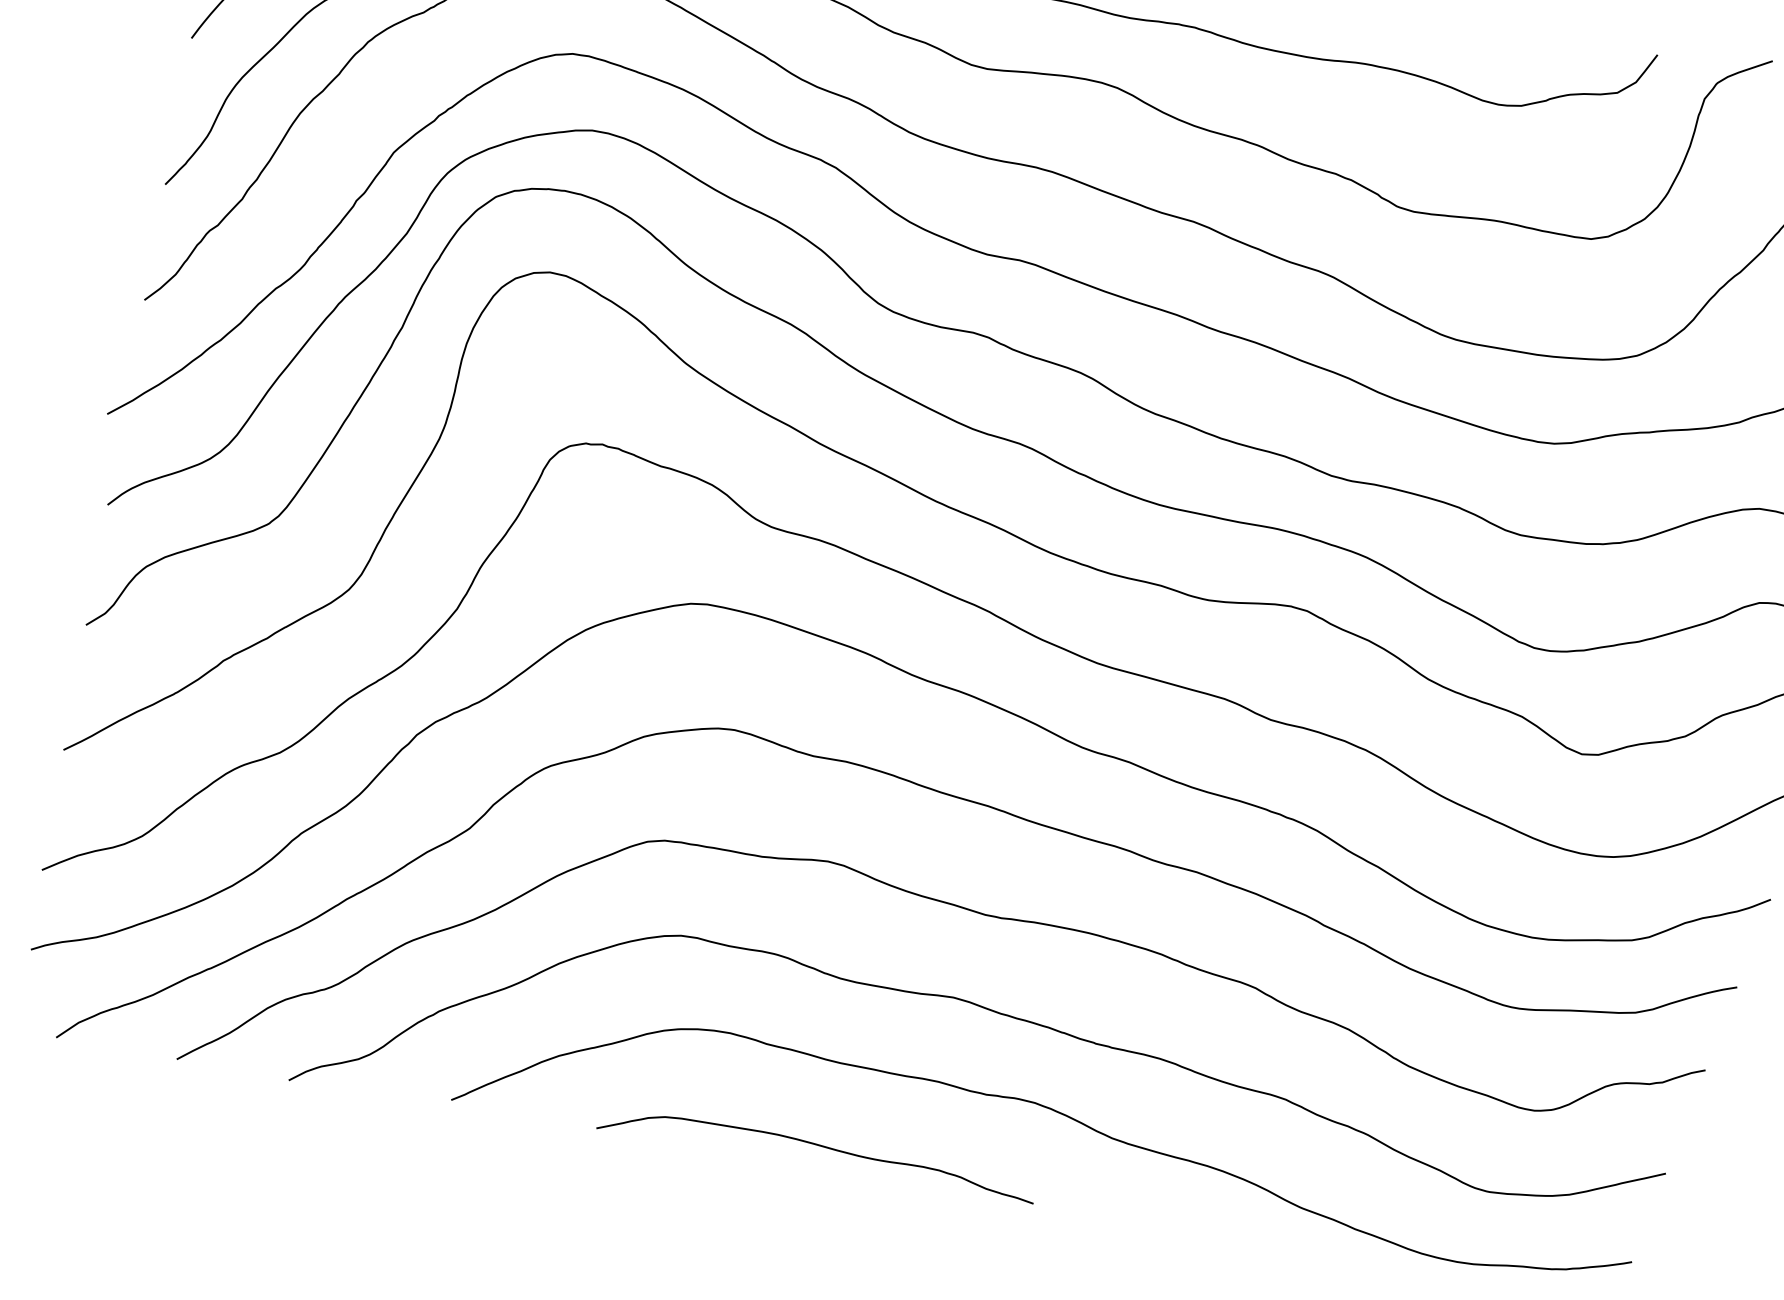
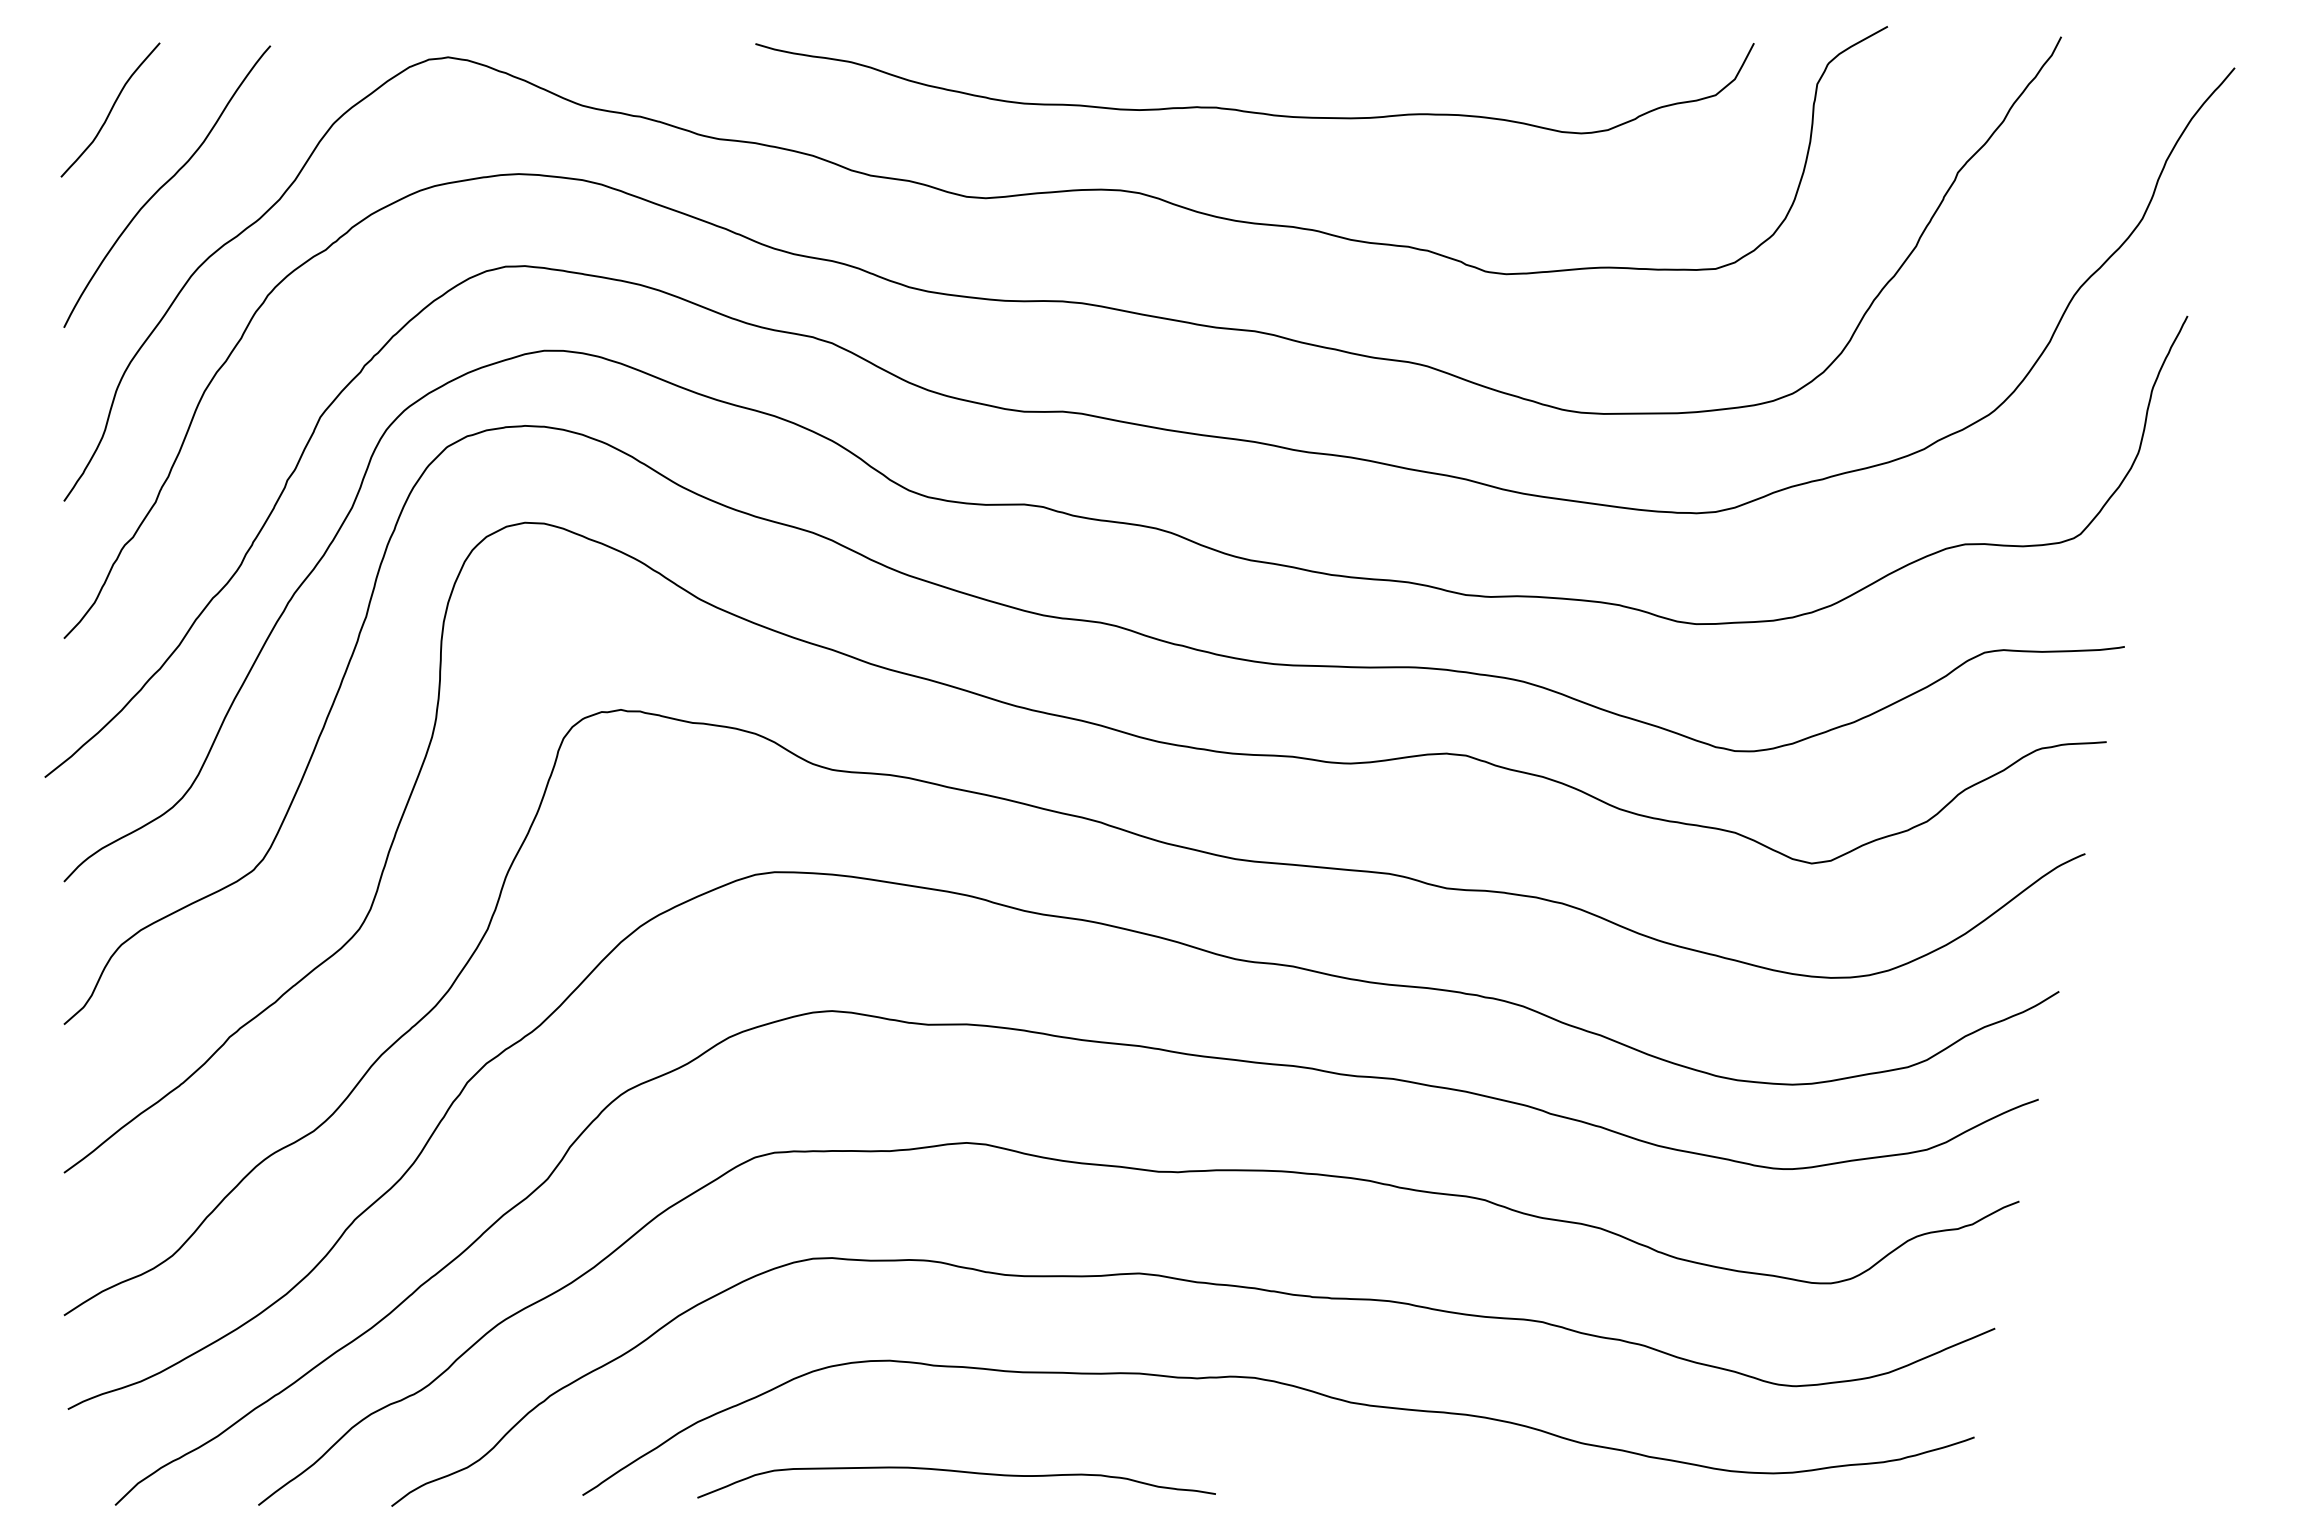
curve: (818, 1146) -> (956, 1472), moved

